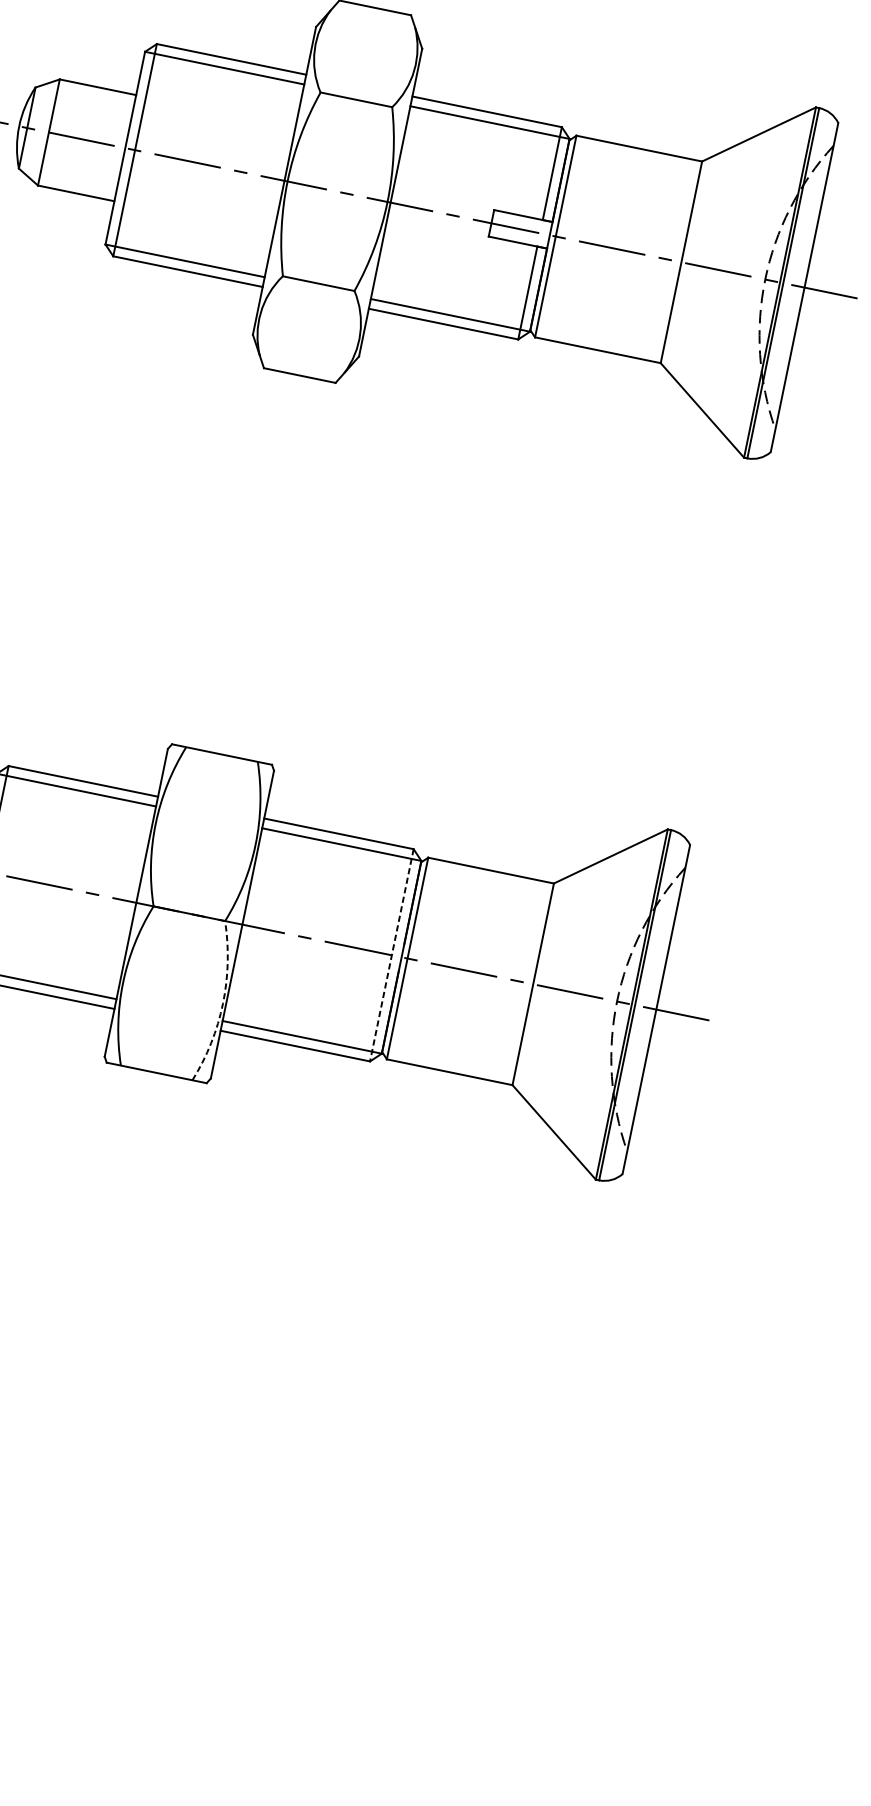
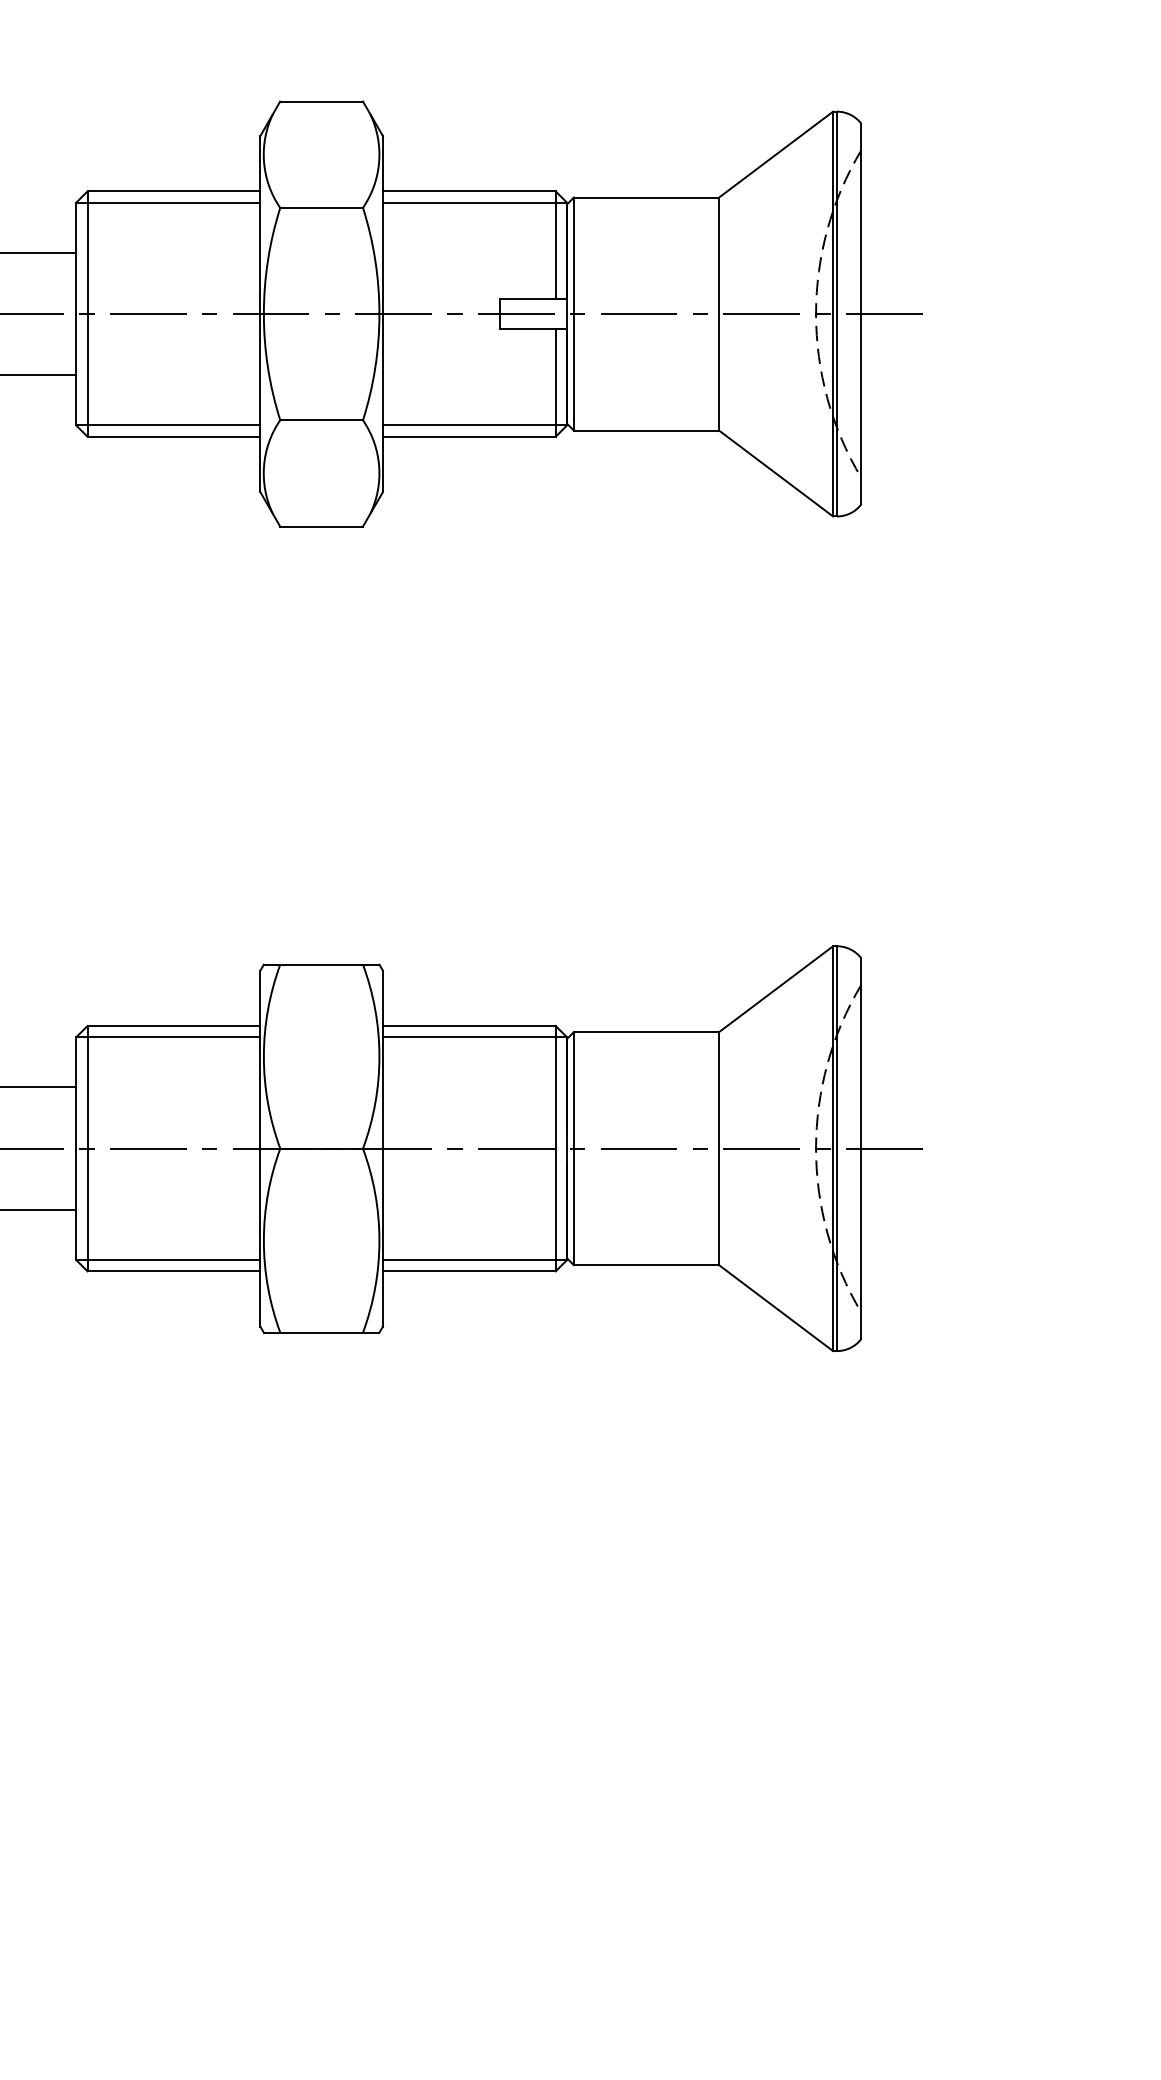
line: (391, 955) -> (555, 1148), dashed -> solid
arc: (223, 1003) -> (379, 1240), dashed -> solid

